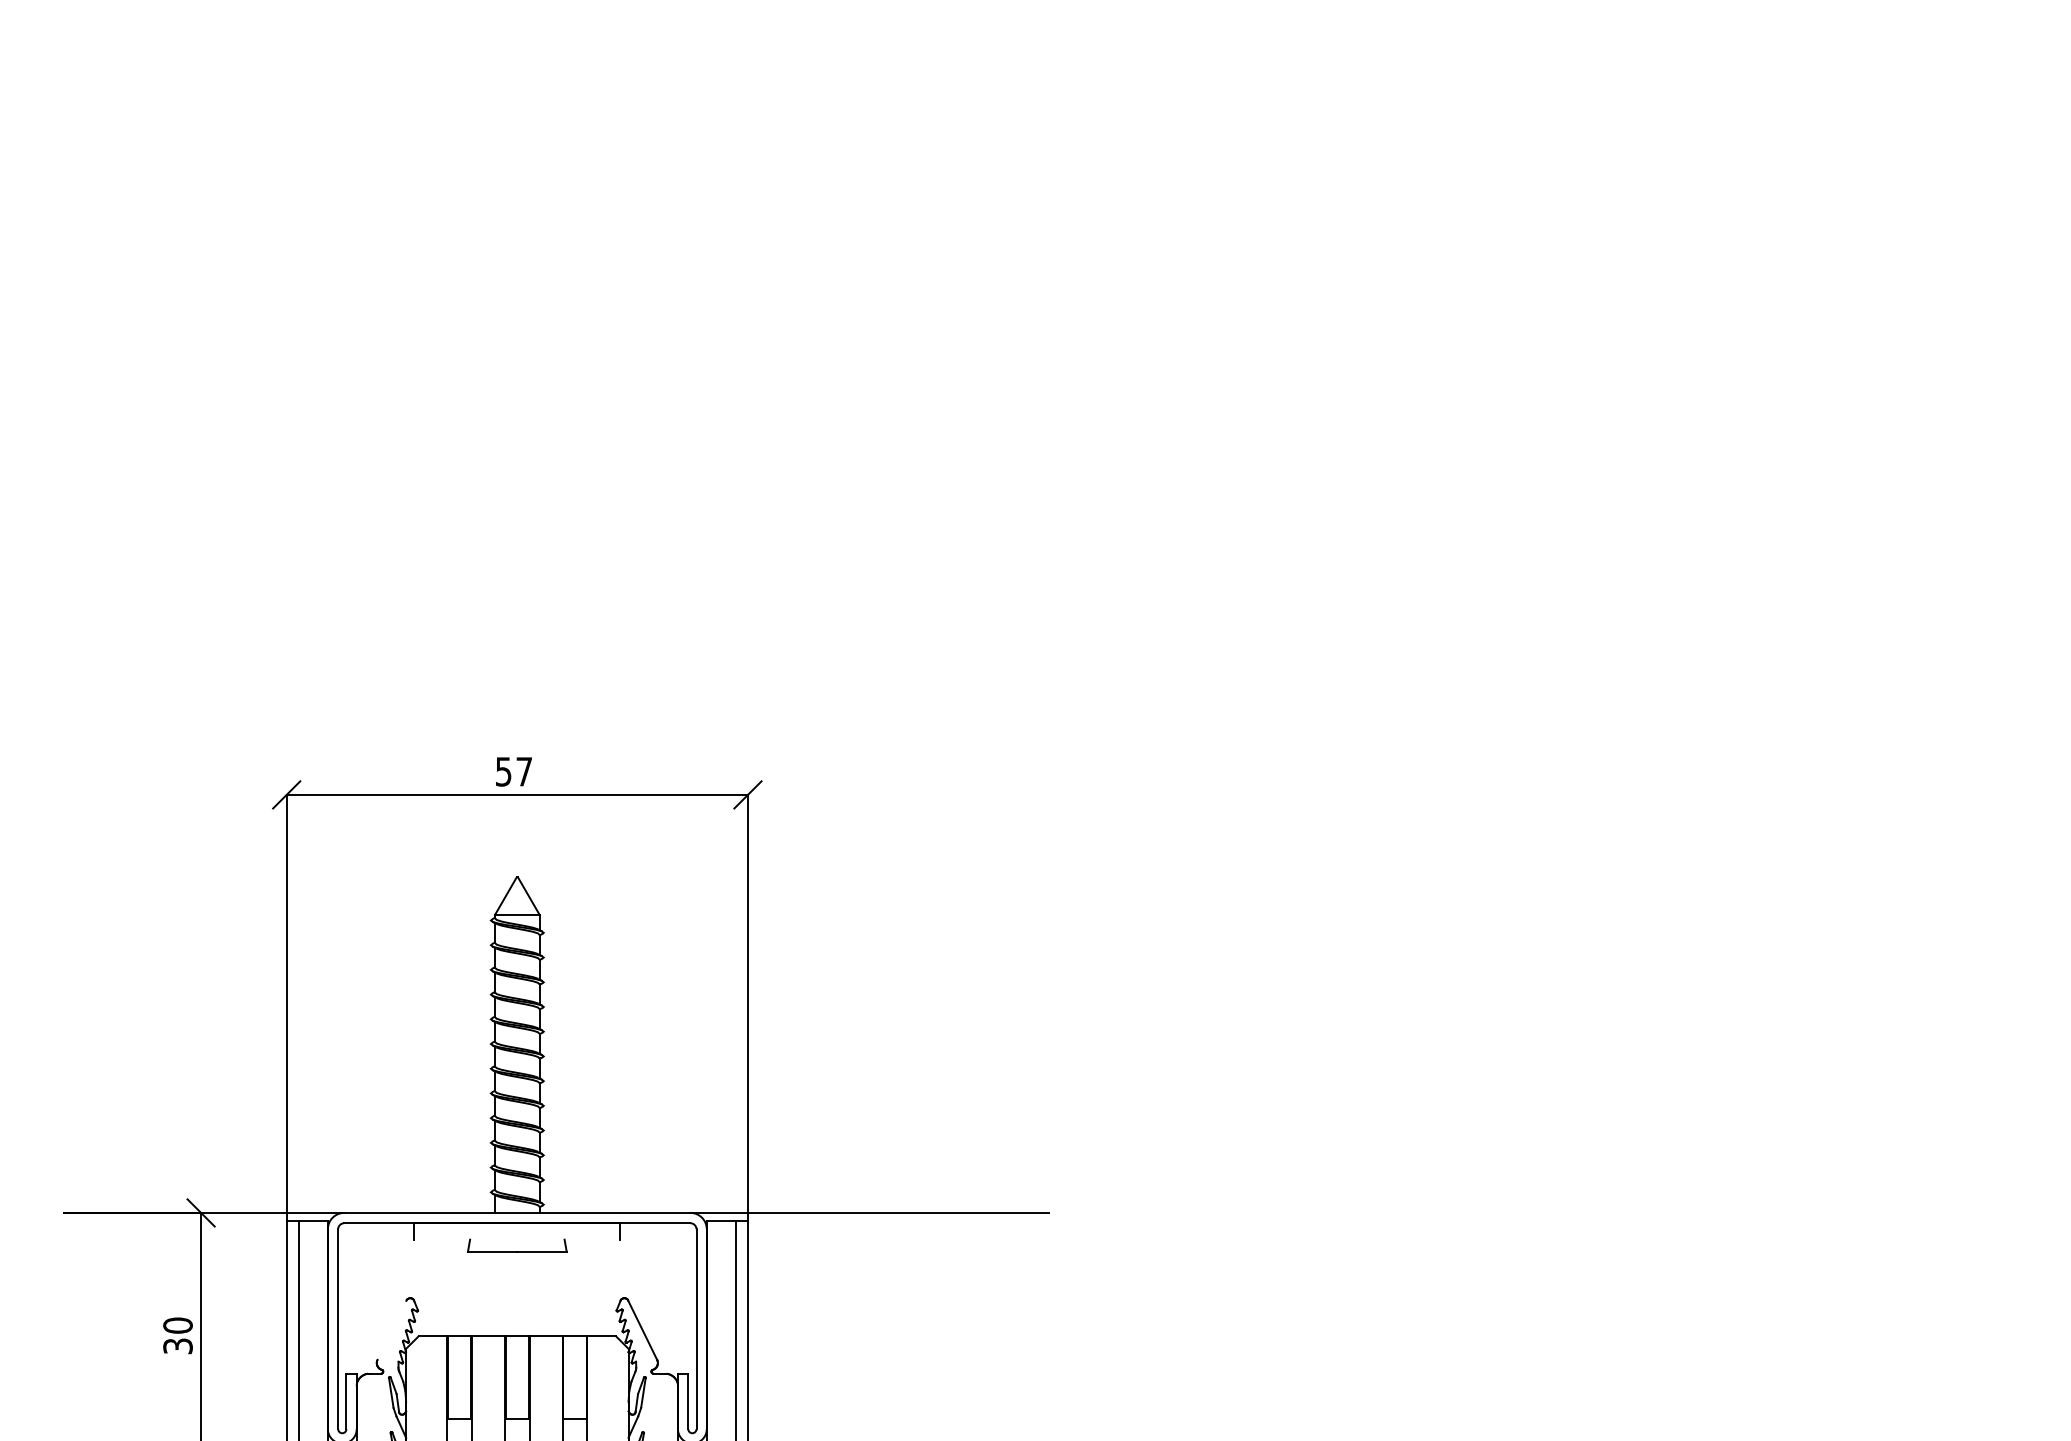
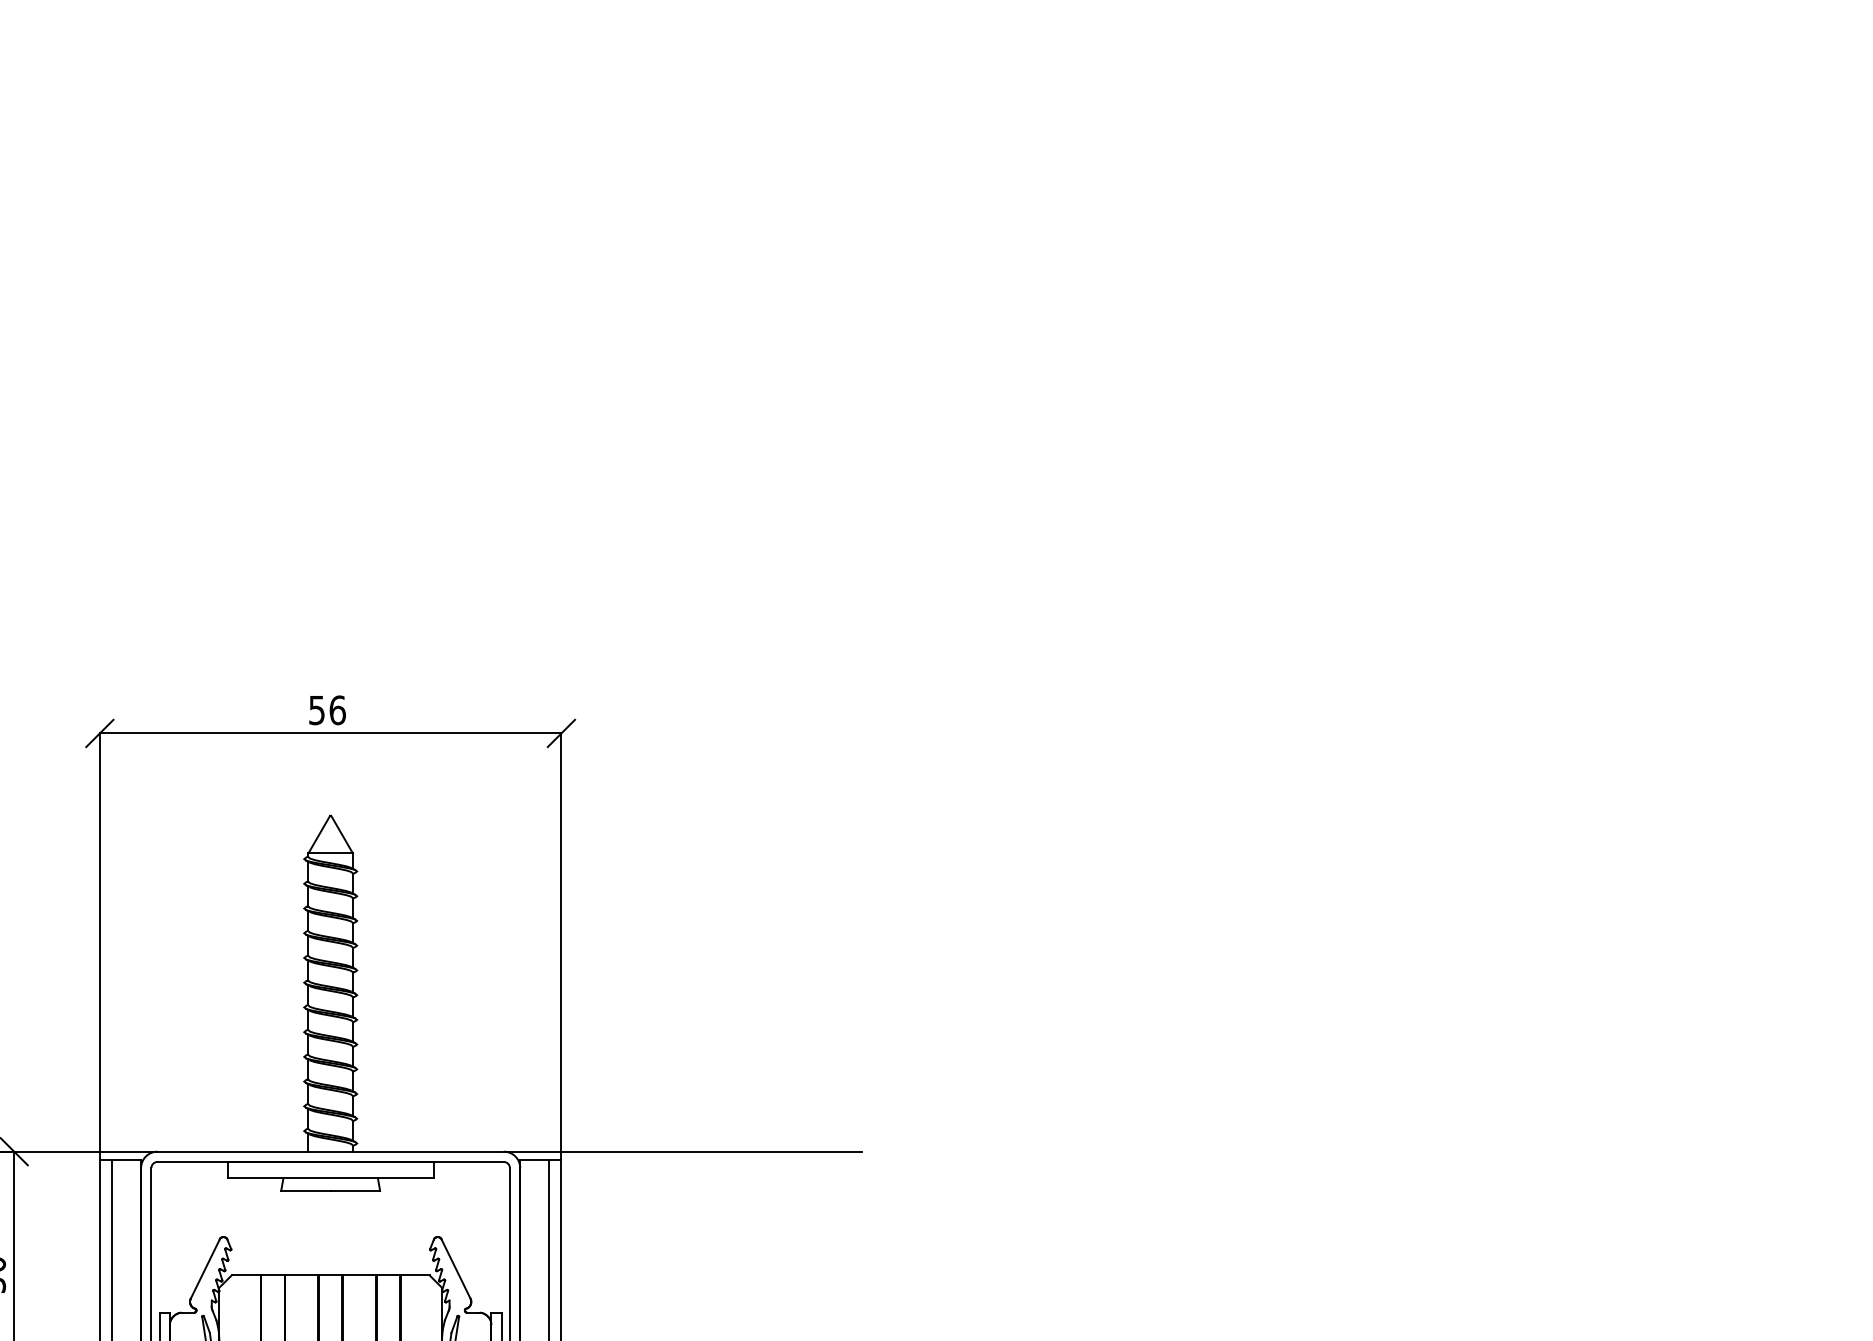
text: (524, 771) -> (337, 710), 57 -> 56
line: (517, 1239) -> (330, 1178), added
line: (391, 1329) -> (204, 1268), added

